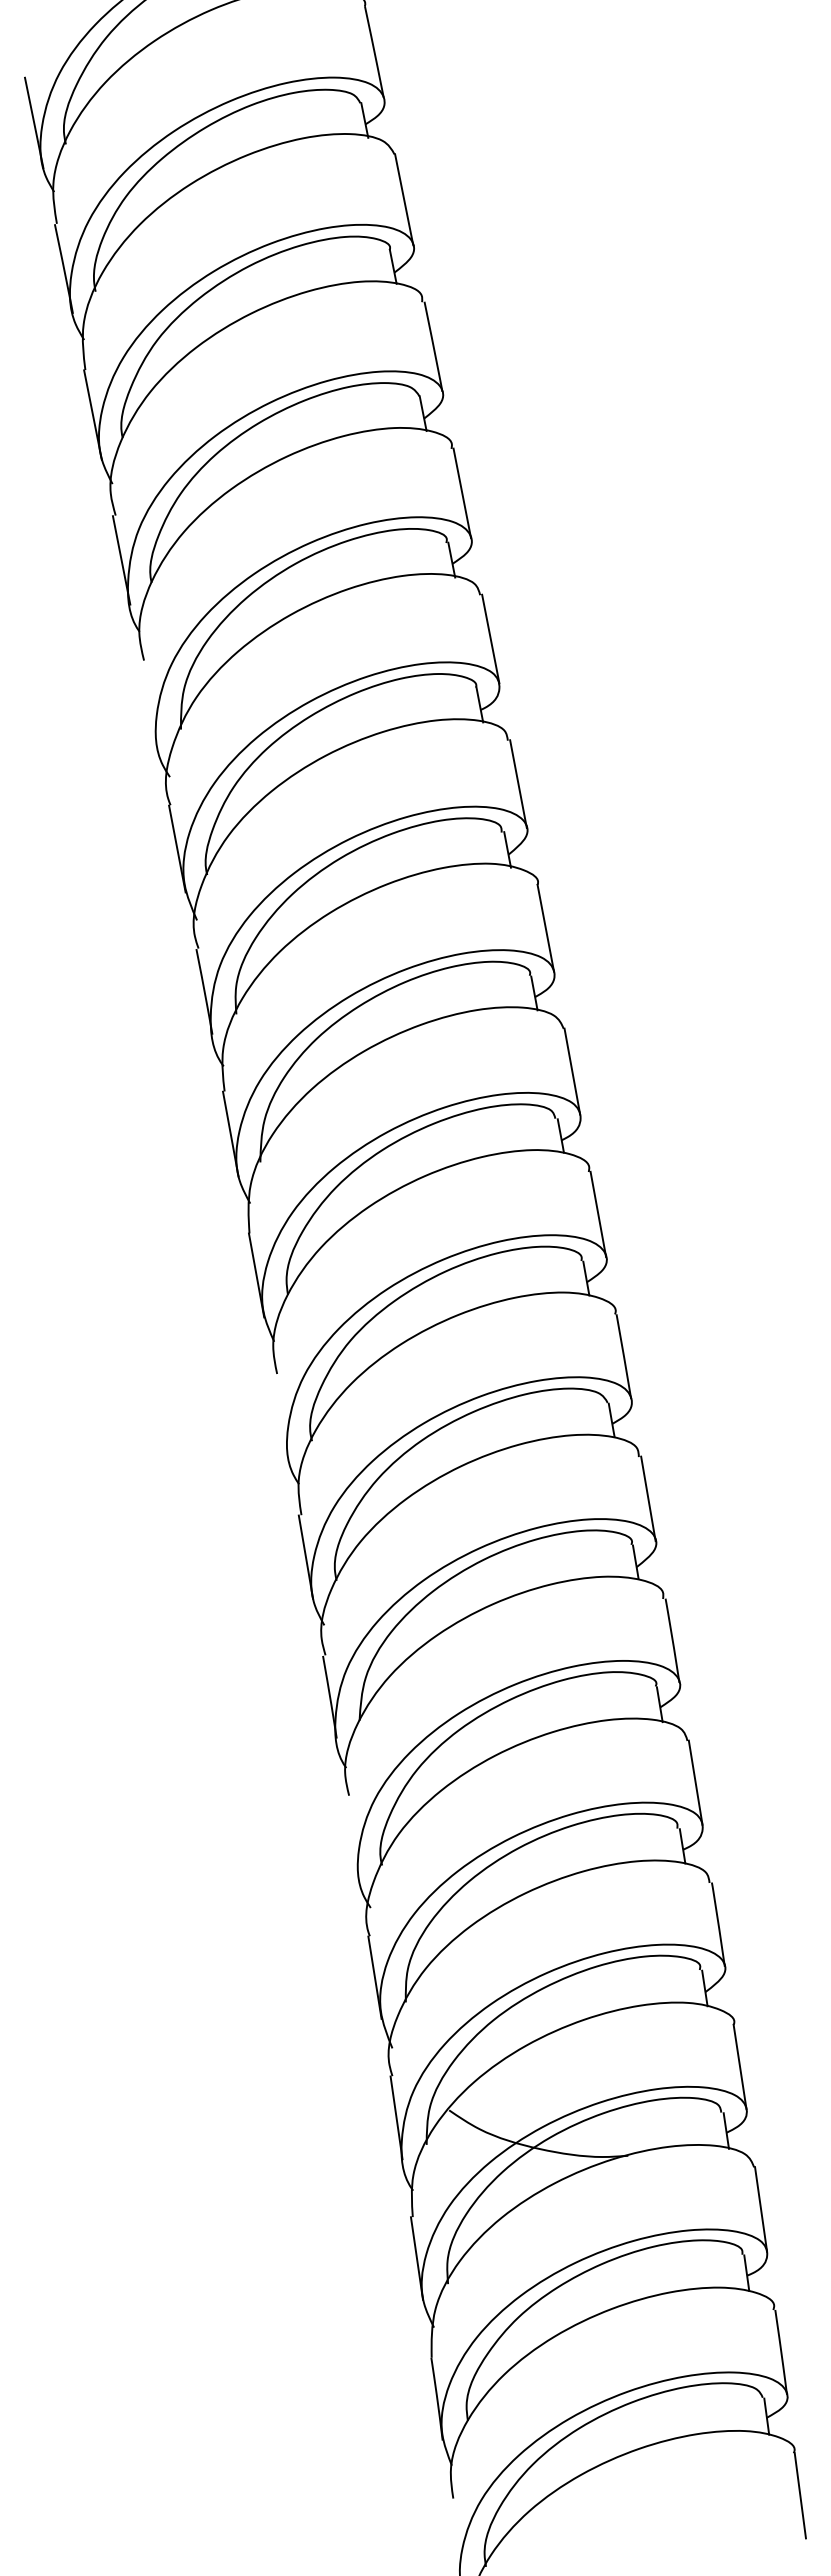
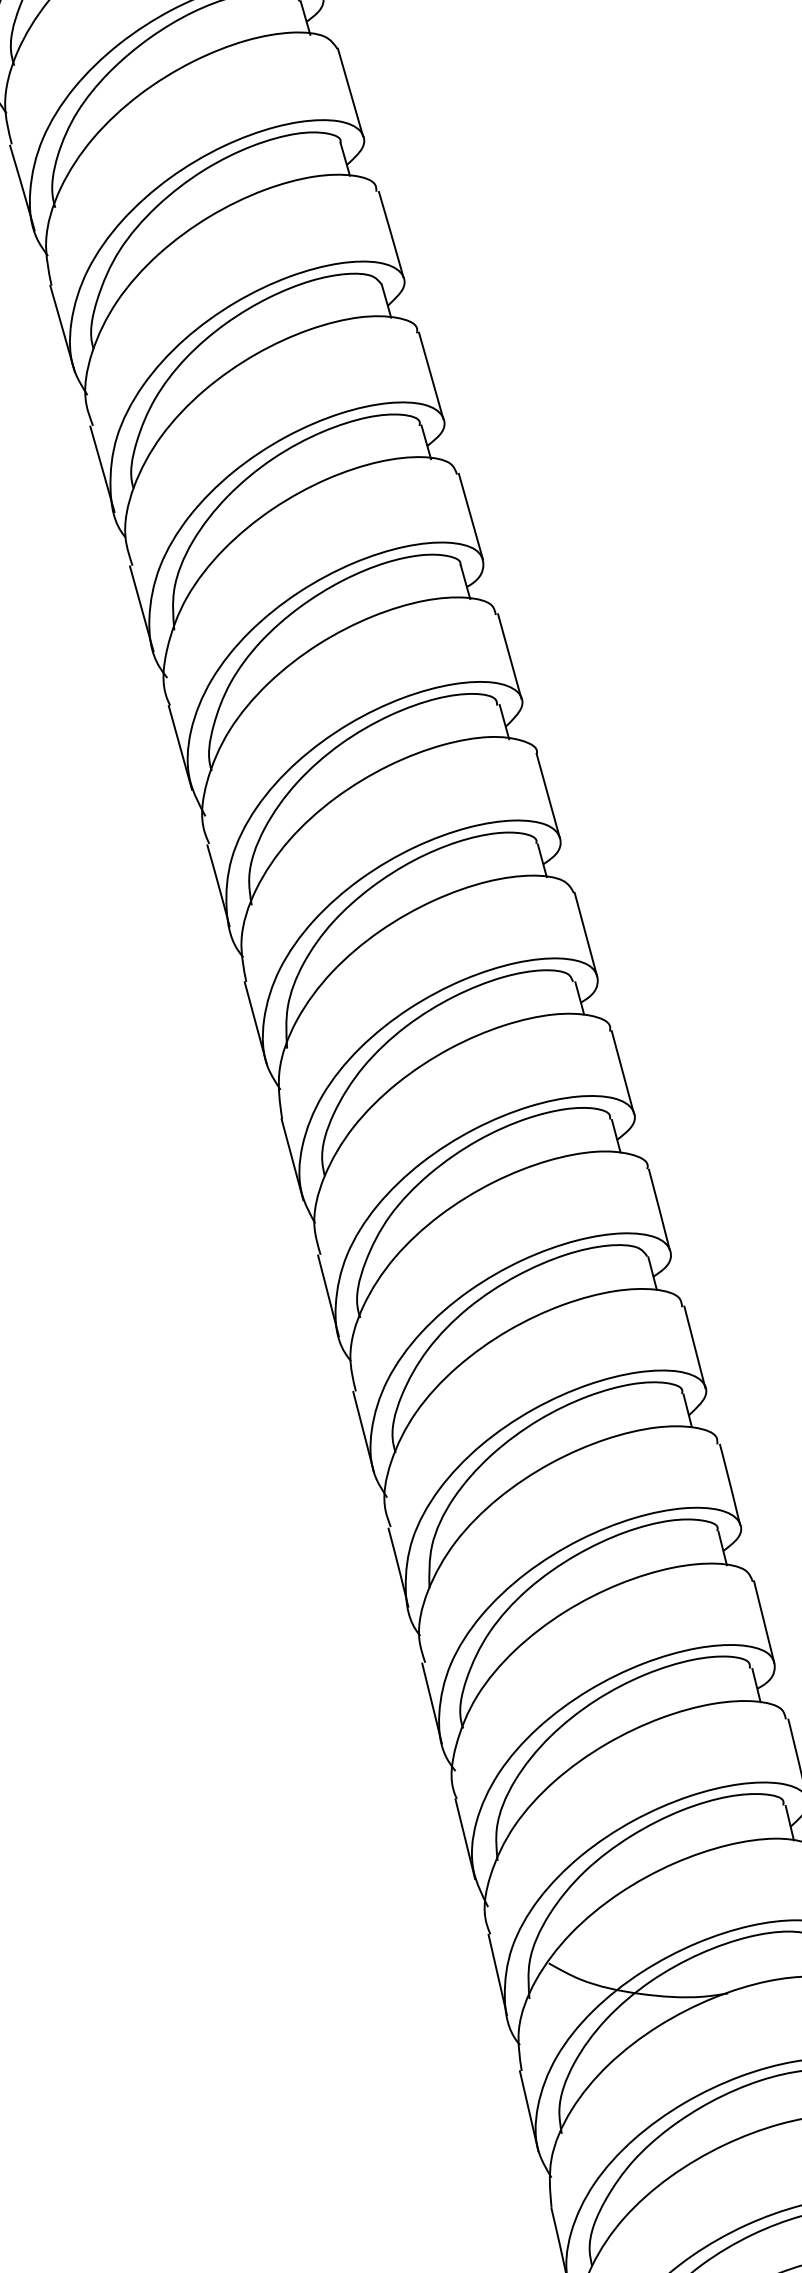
line: (149, 705) -> (141, 609), added
line: (281, 1416) -> (328, 1296), added
line: (352, 1837) -> (431, 1703), added

